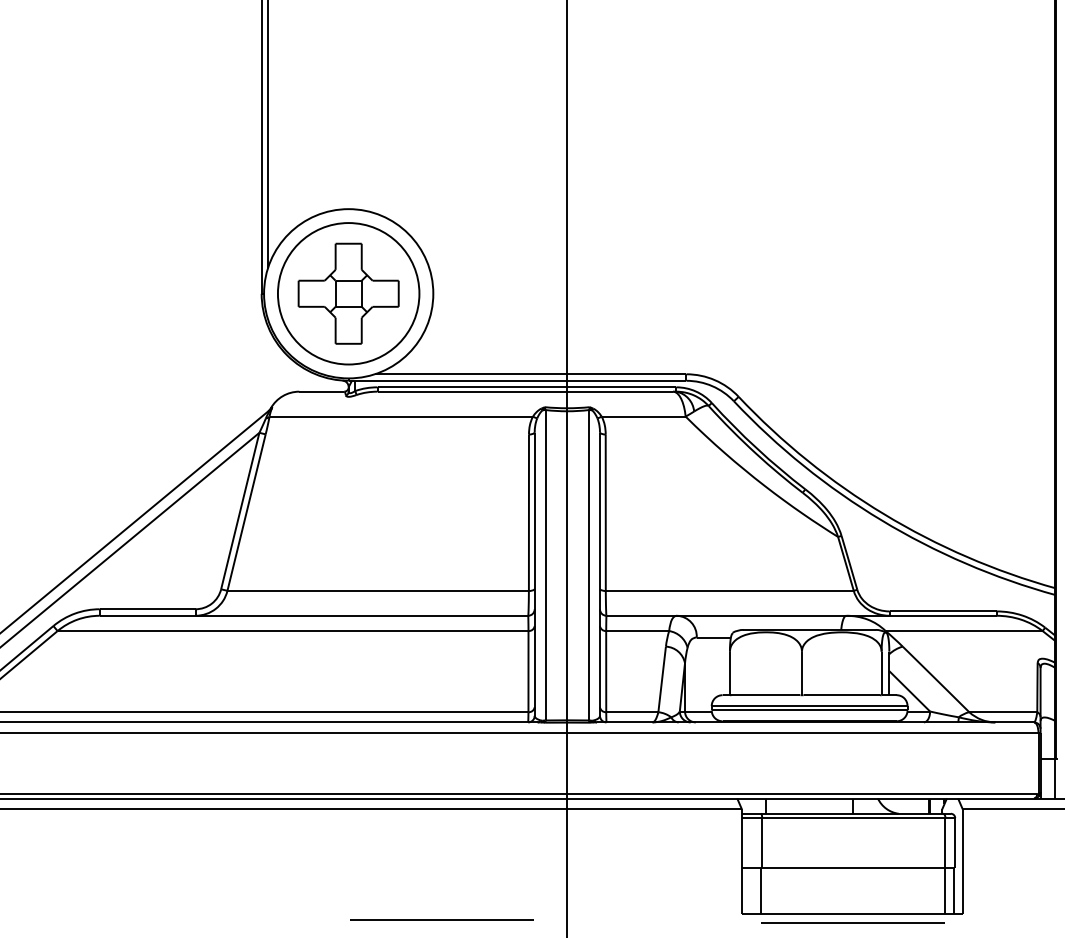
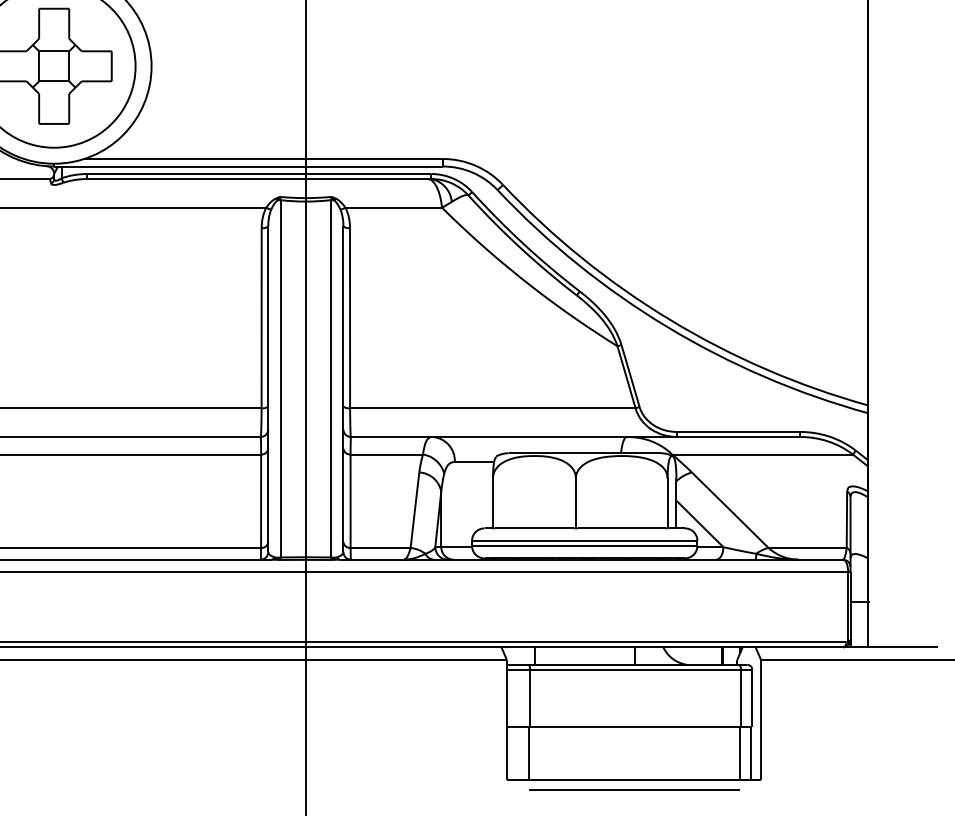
line: (441, 919) -> (160, 786), removed

